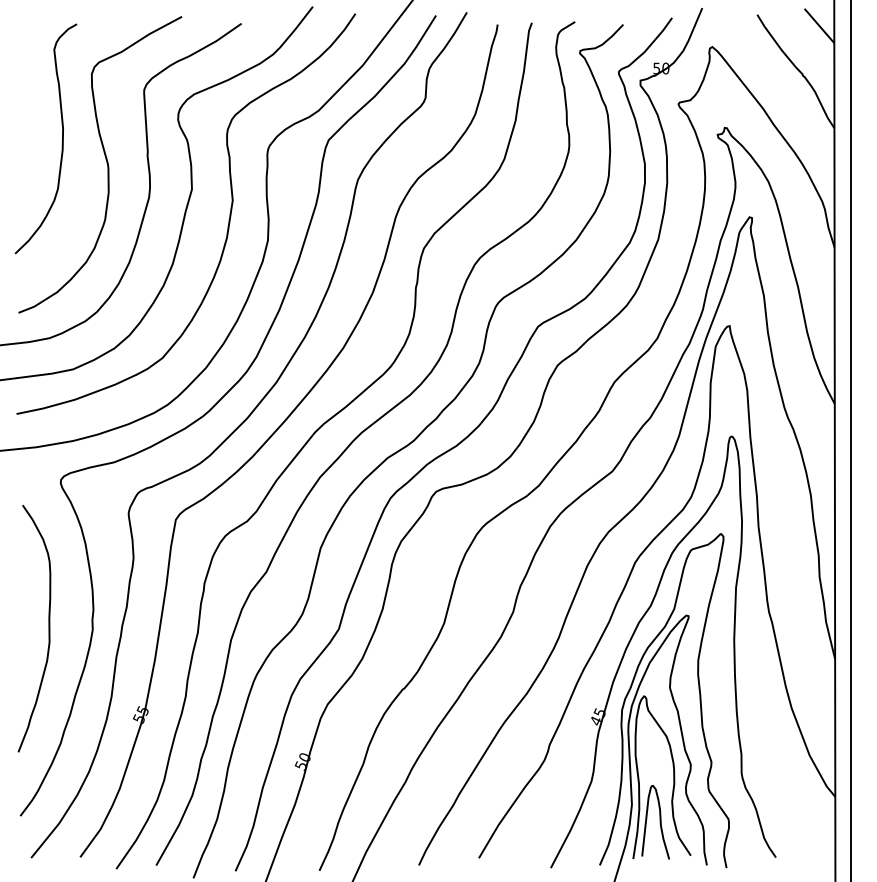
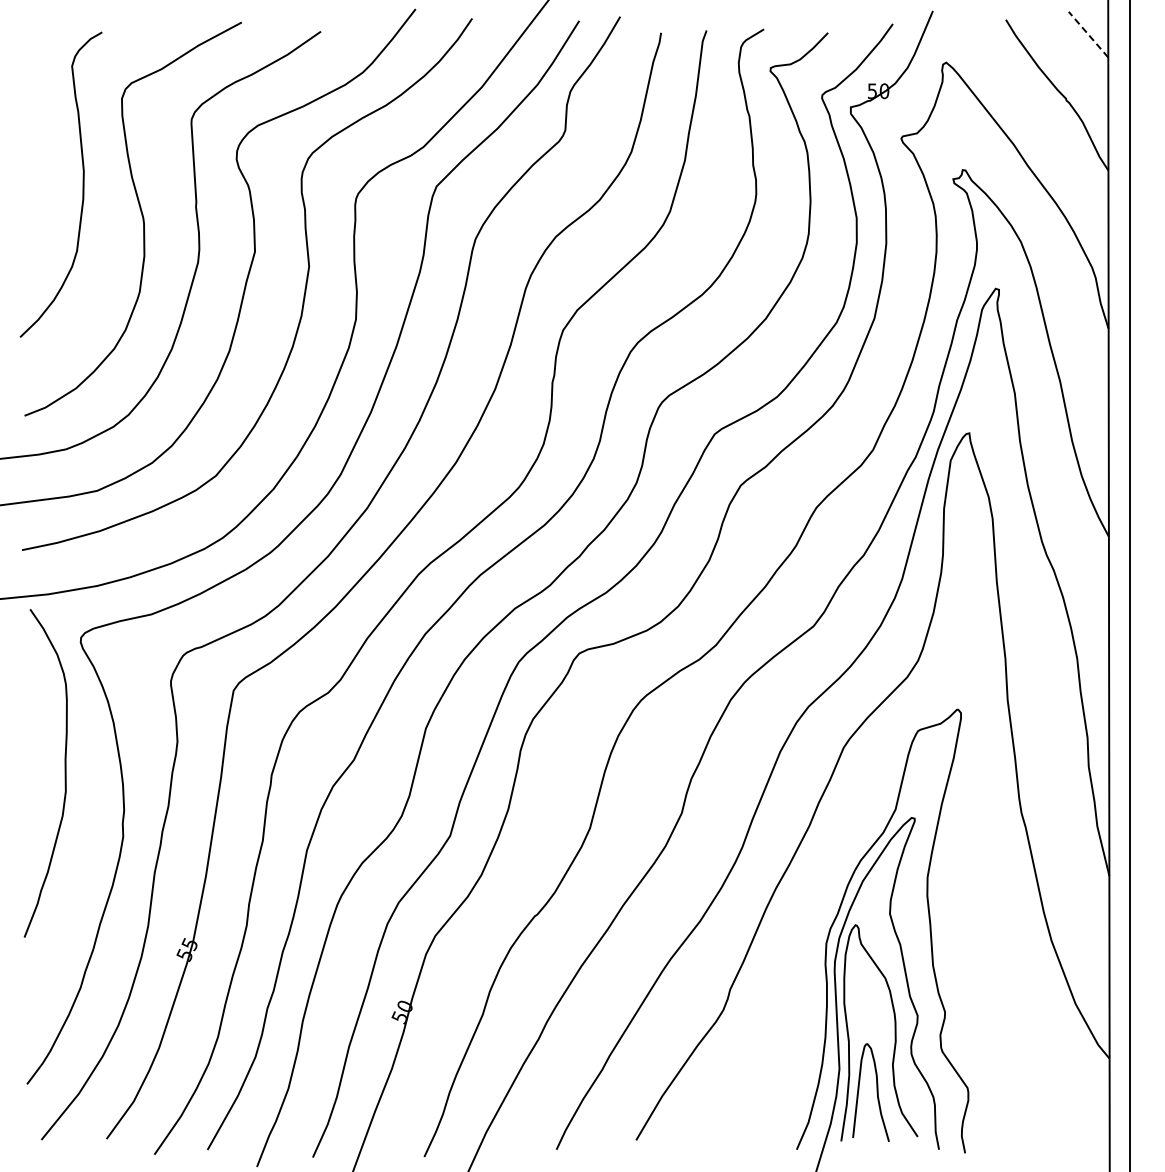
line: (819, 25) -> (1088, 34), solid -> dashed
curve: (48, 628) -> (64, 773), moved
part: (631, 639) -> (839, 849), removed

